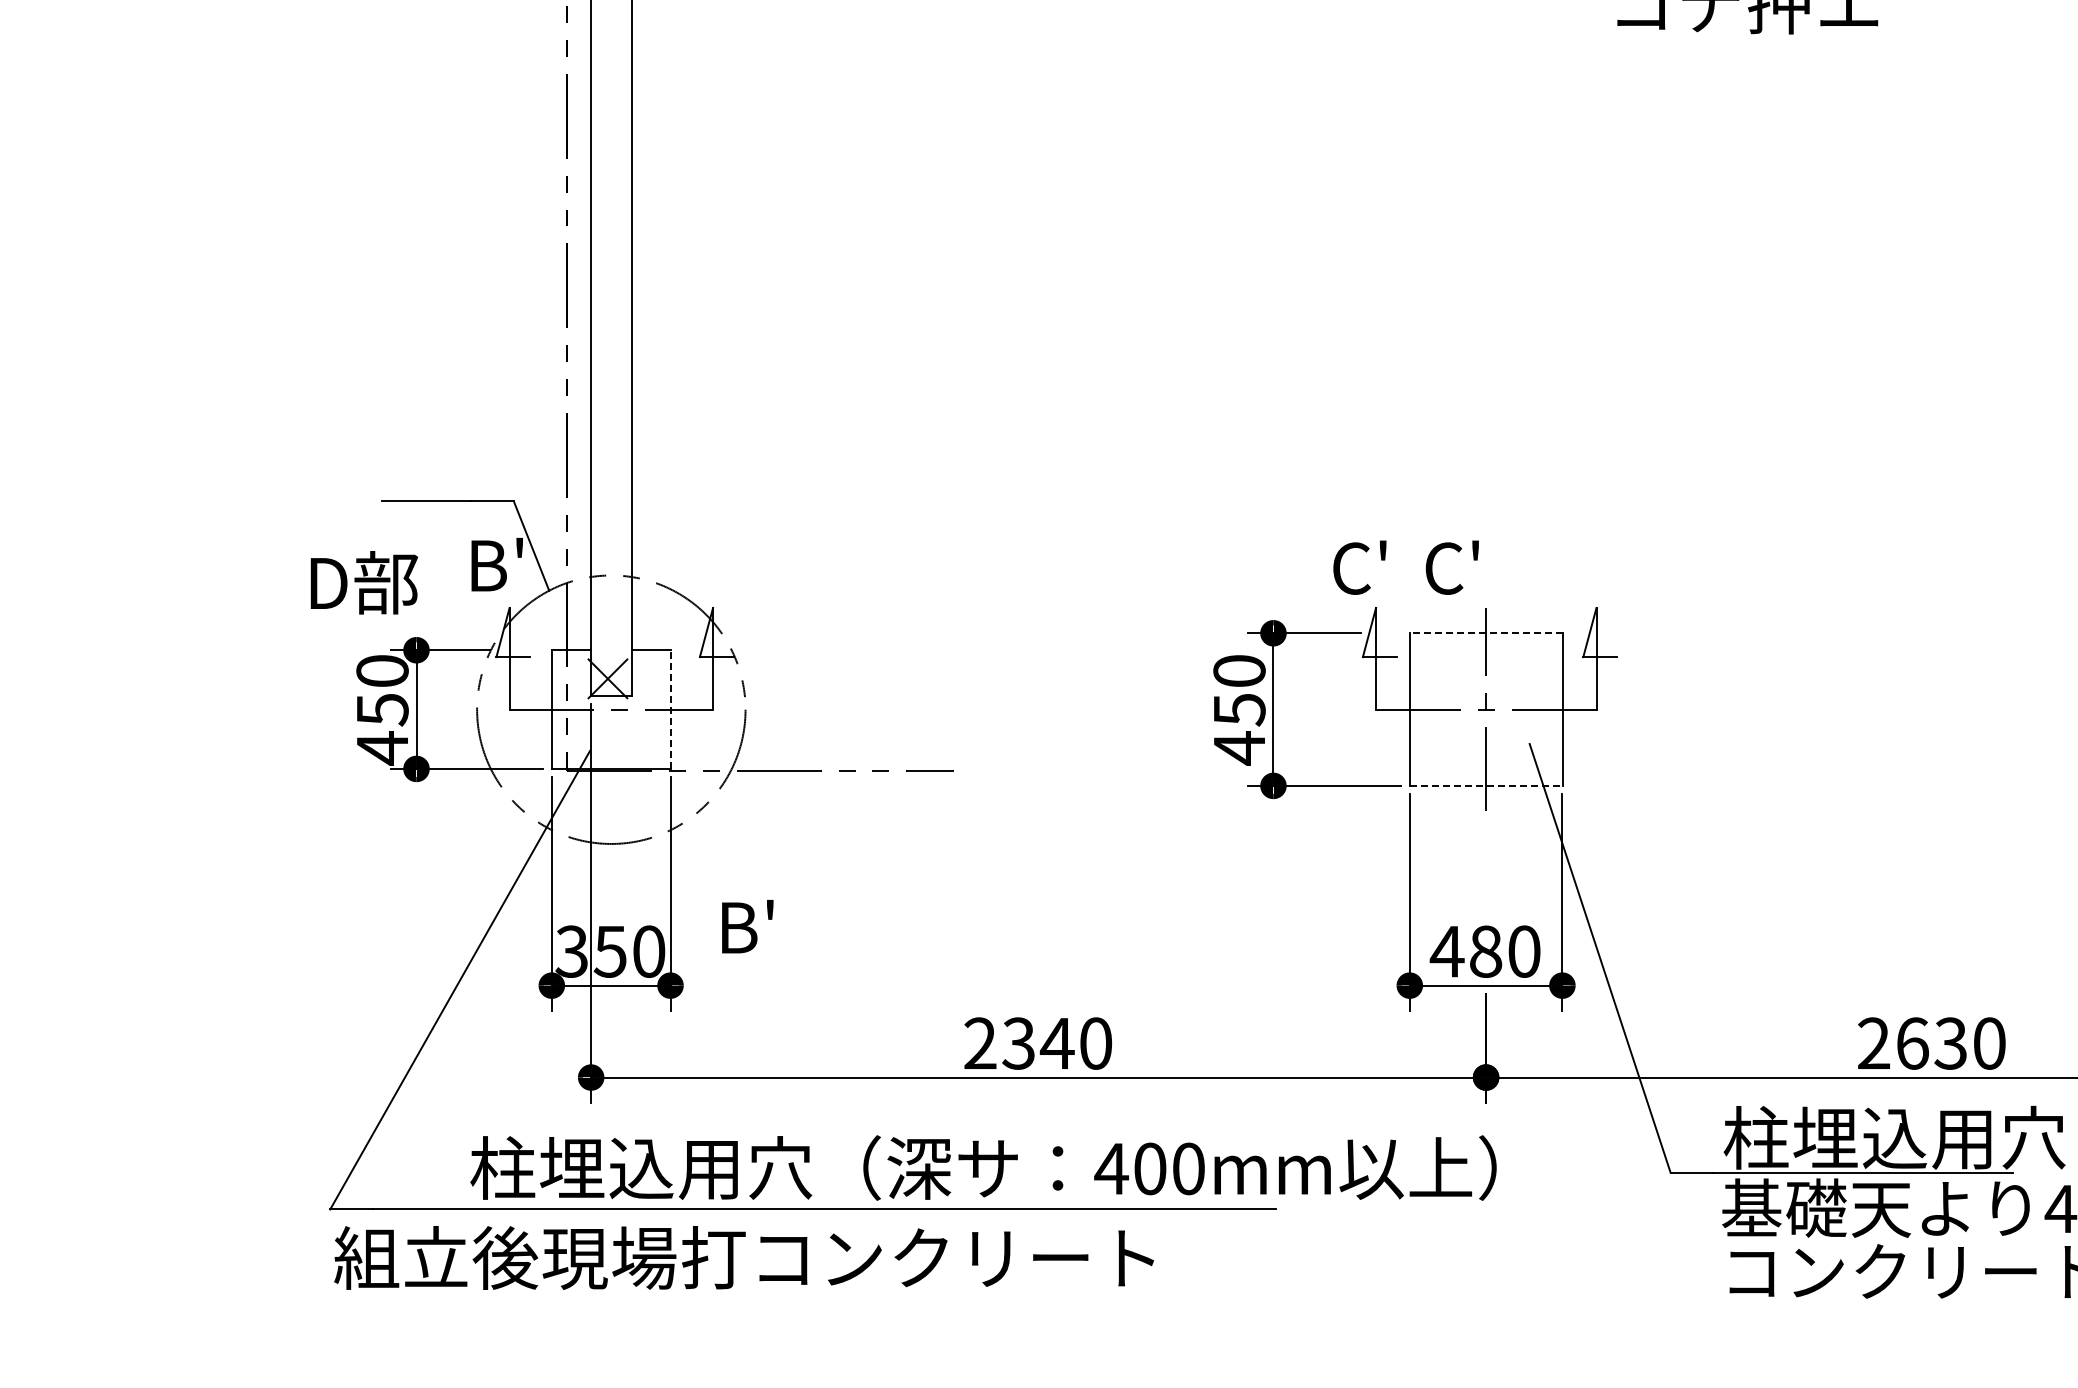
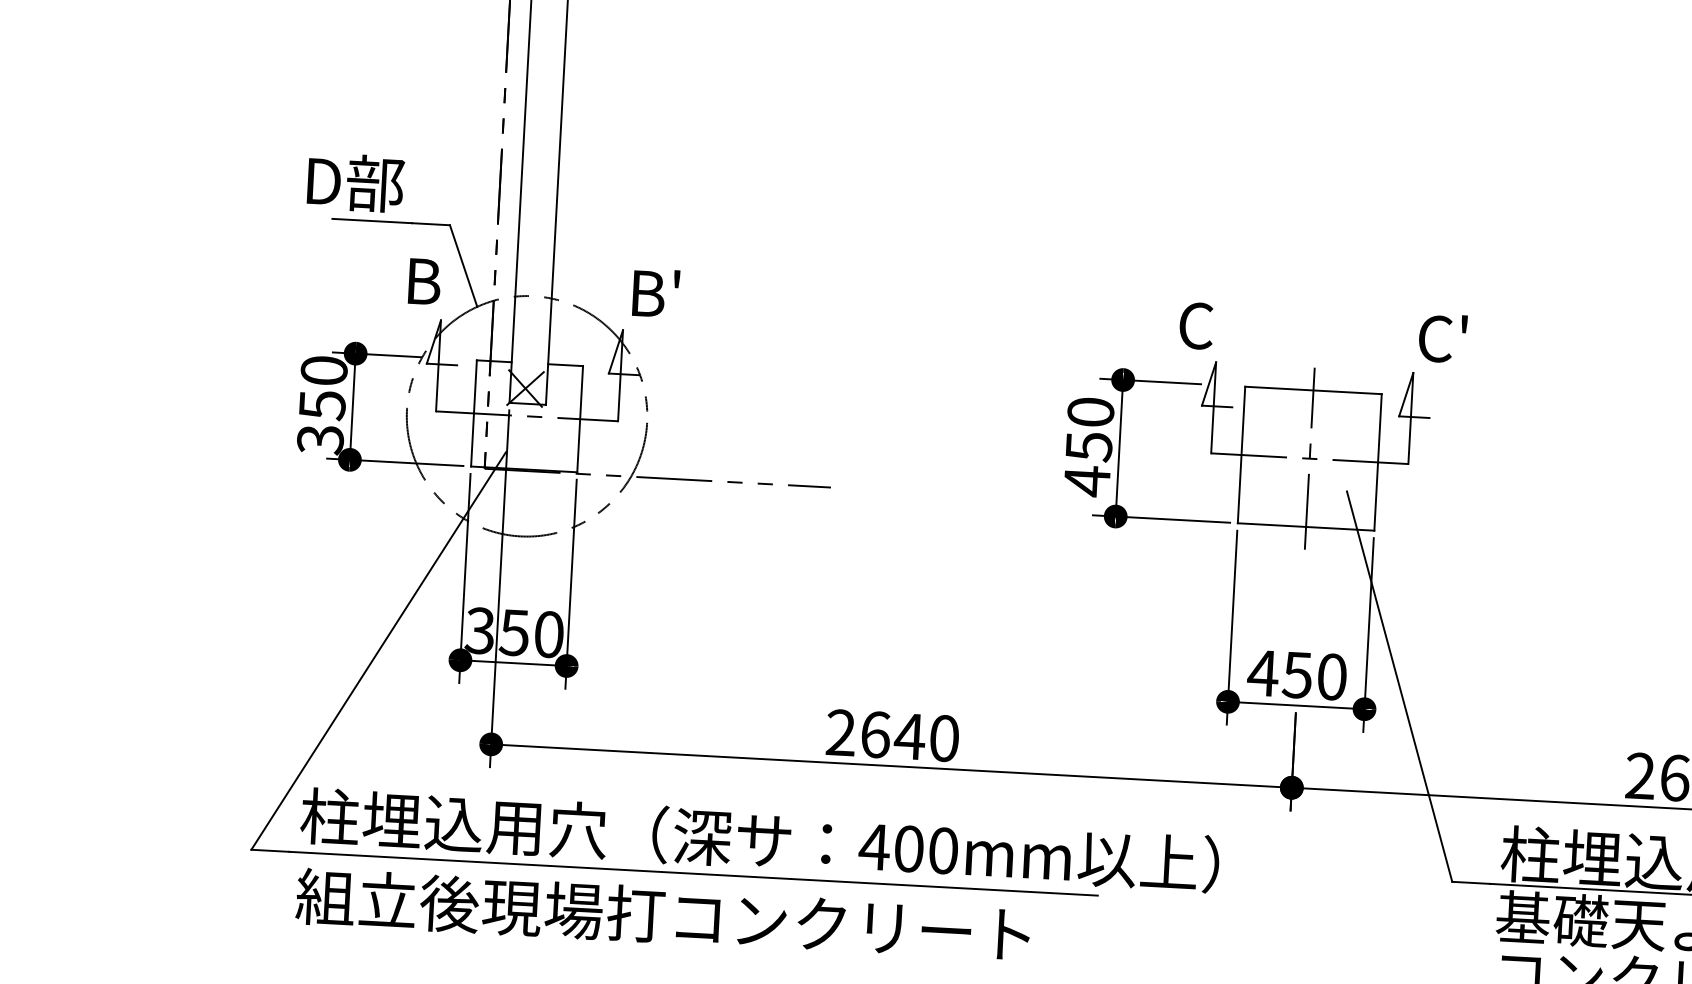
text: (519, 547) -> (452, 266), B' -> B
text: (1382, 550) -> (1224, 311), C' -> C
text: (1451, 567) -> (1442, 338), moved
text: (364, 582) -> (355, 182), moved
line: (1485, 633) -> (1312, 390), dashed -> solid
line: (670, 709) -> (580, 418), dashed -> solid
text: (382, 748) -> (320, 439), 450 -> 350
line: (1486, 786) -> (1306, 527), dashed -> solid
text: (747, 926) -> (655, 293), moved
text: (1485, 951) -> (1297, 674), 480 -> 450
text: (1018, 1043) -> (875, 734), 2340 -> 2640
text: (983, 1167) -> (759, 839), moved
text: (743, 1257) -> (662, 915), moved

